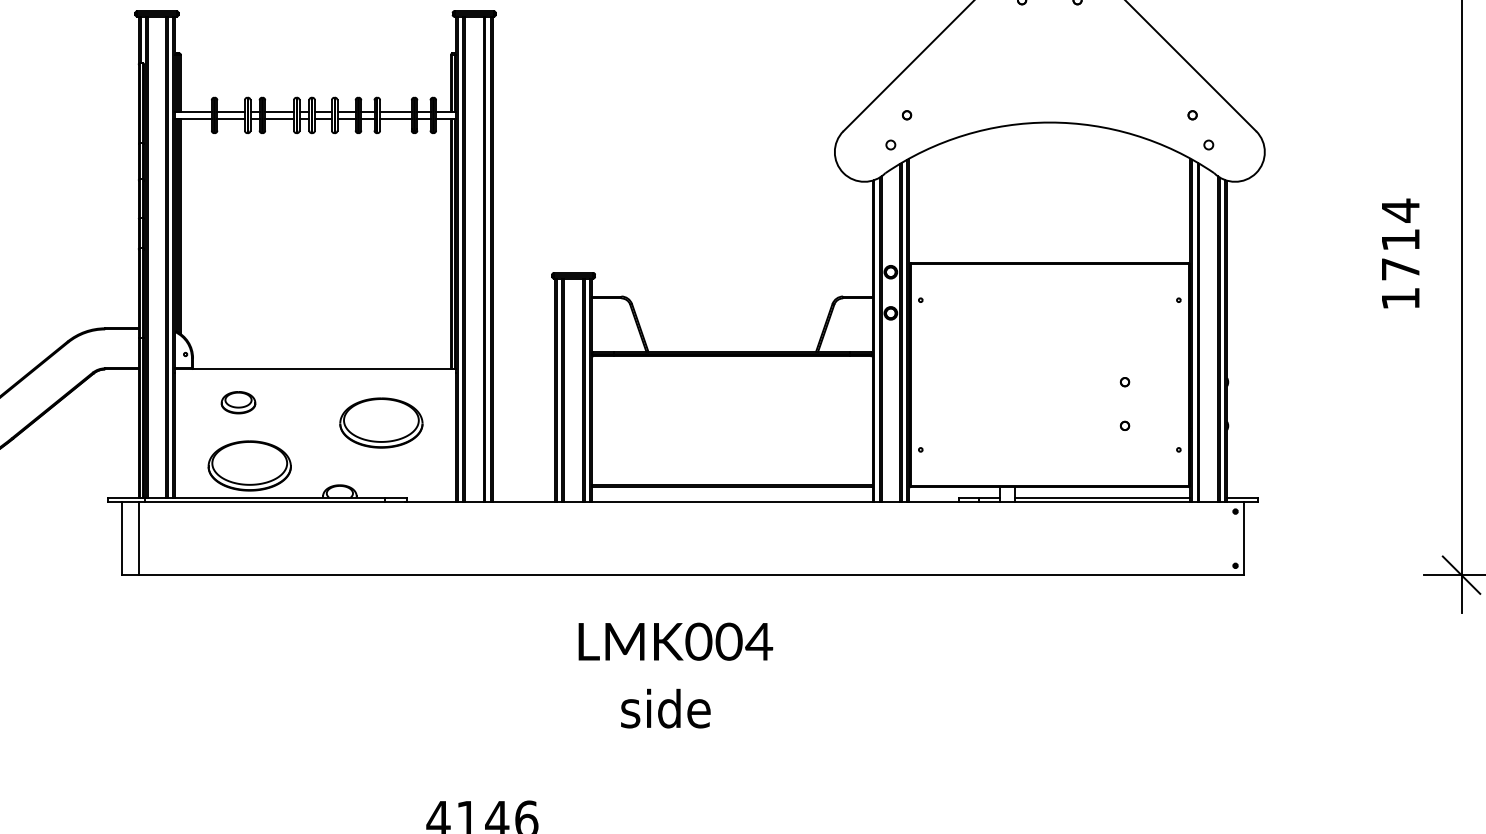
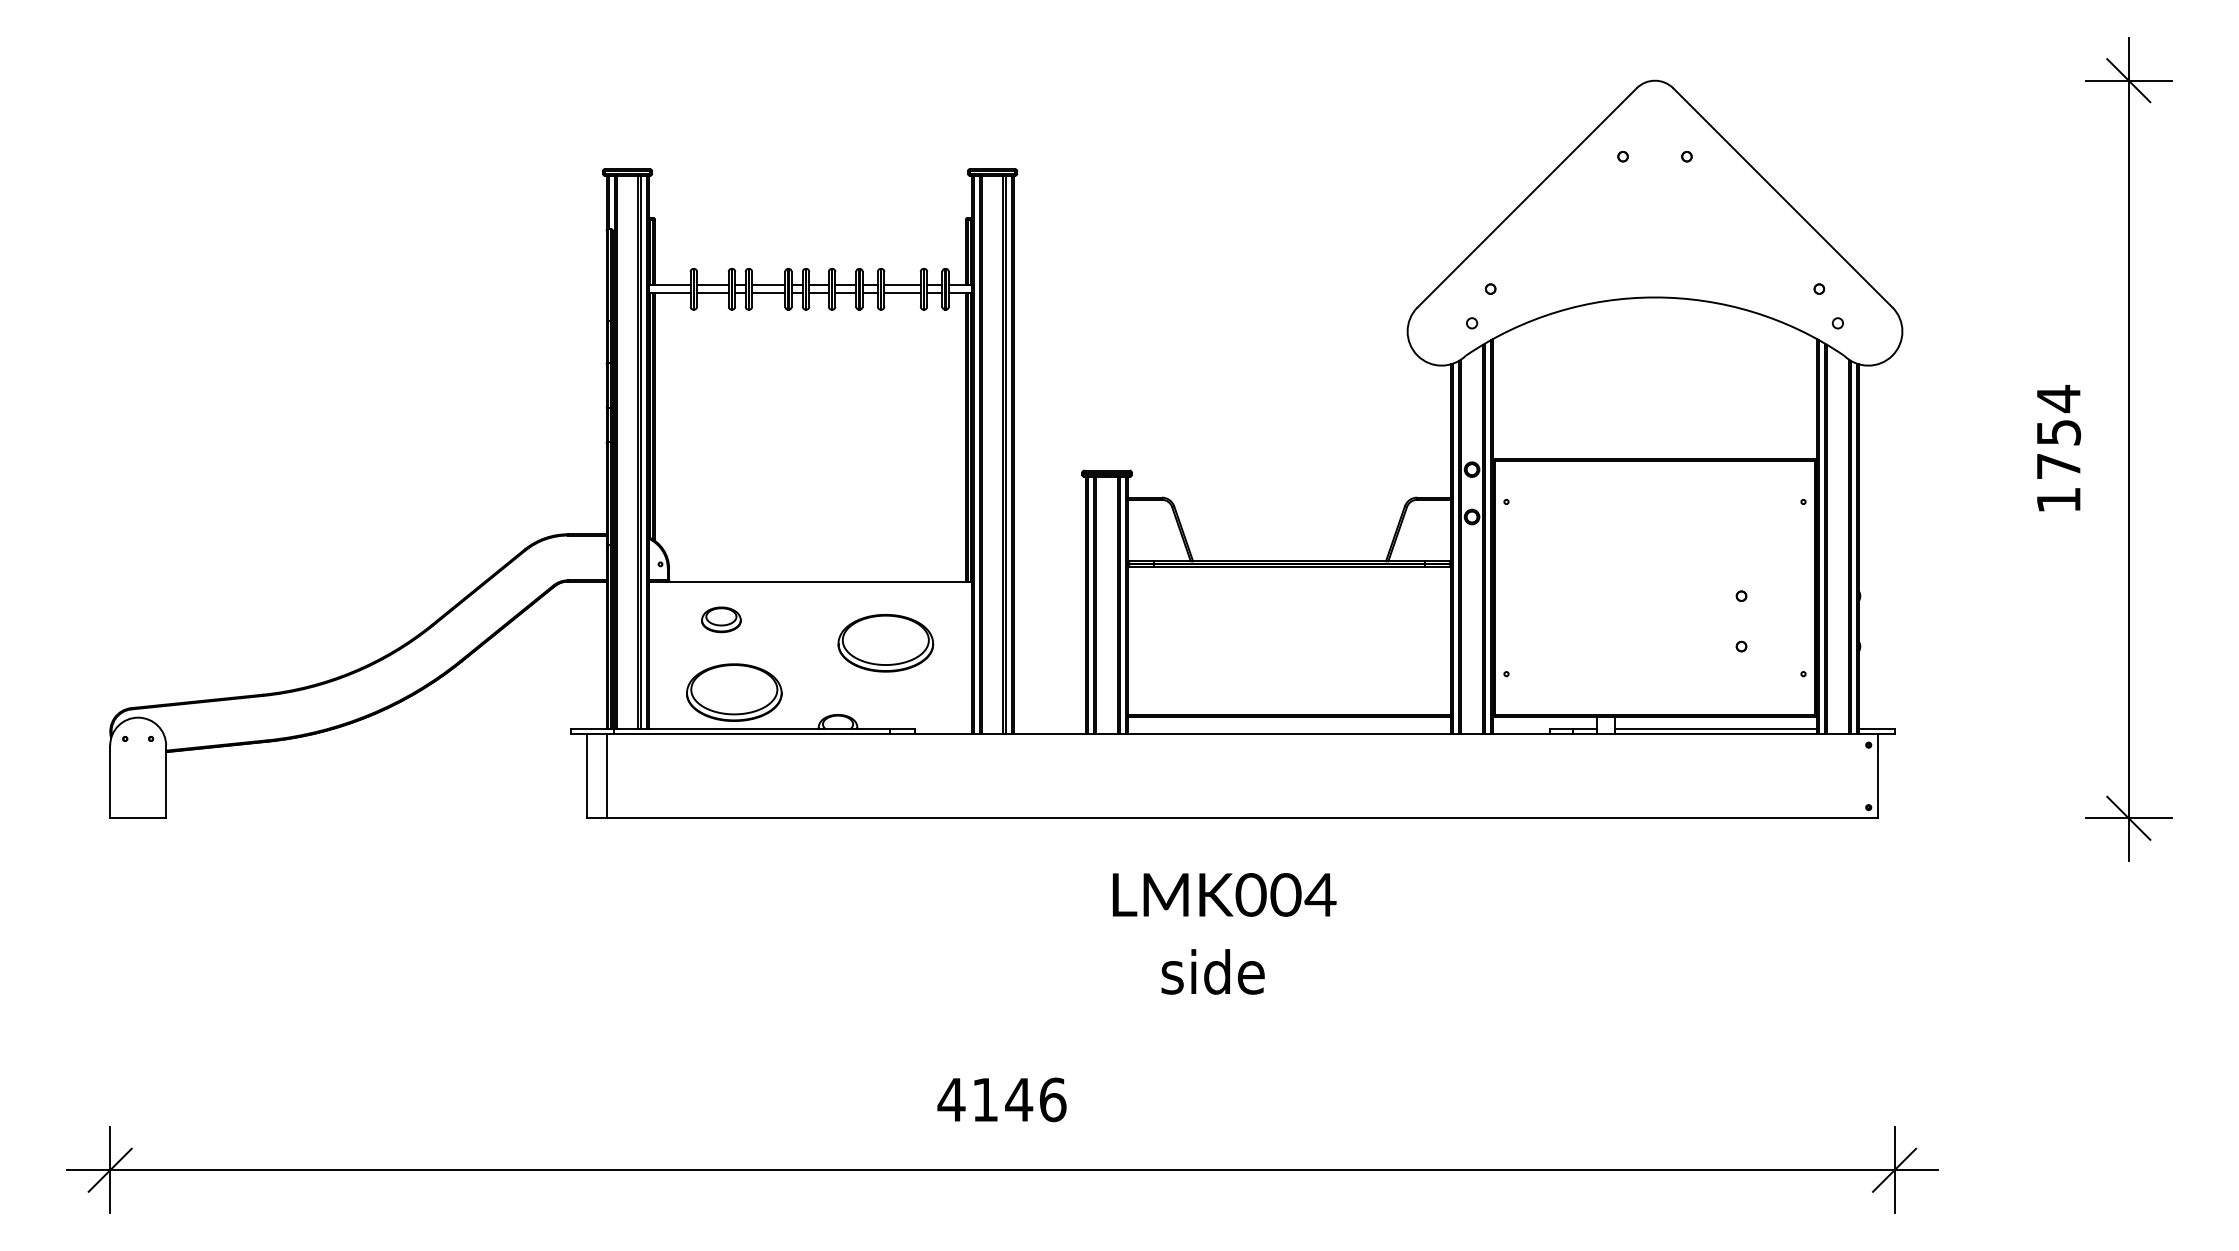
text: (1401, 239) -> (2059, 432), 1714 -> 1754

